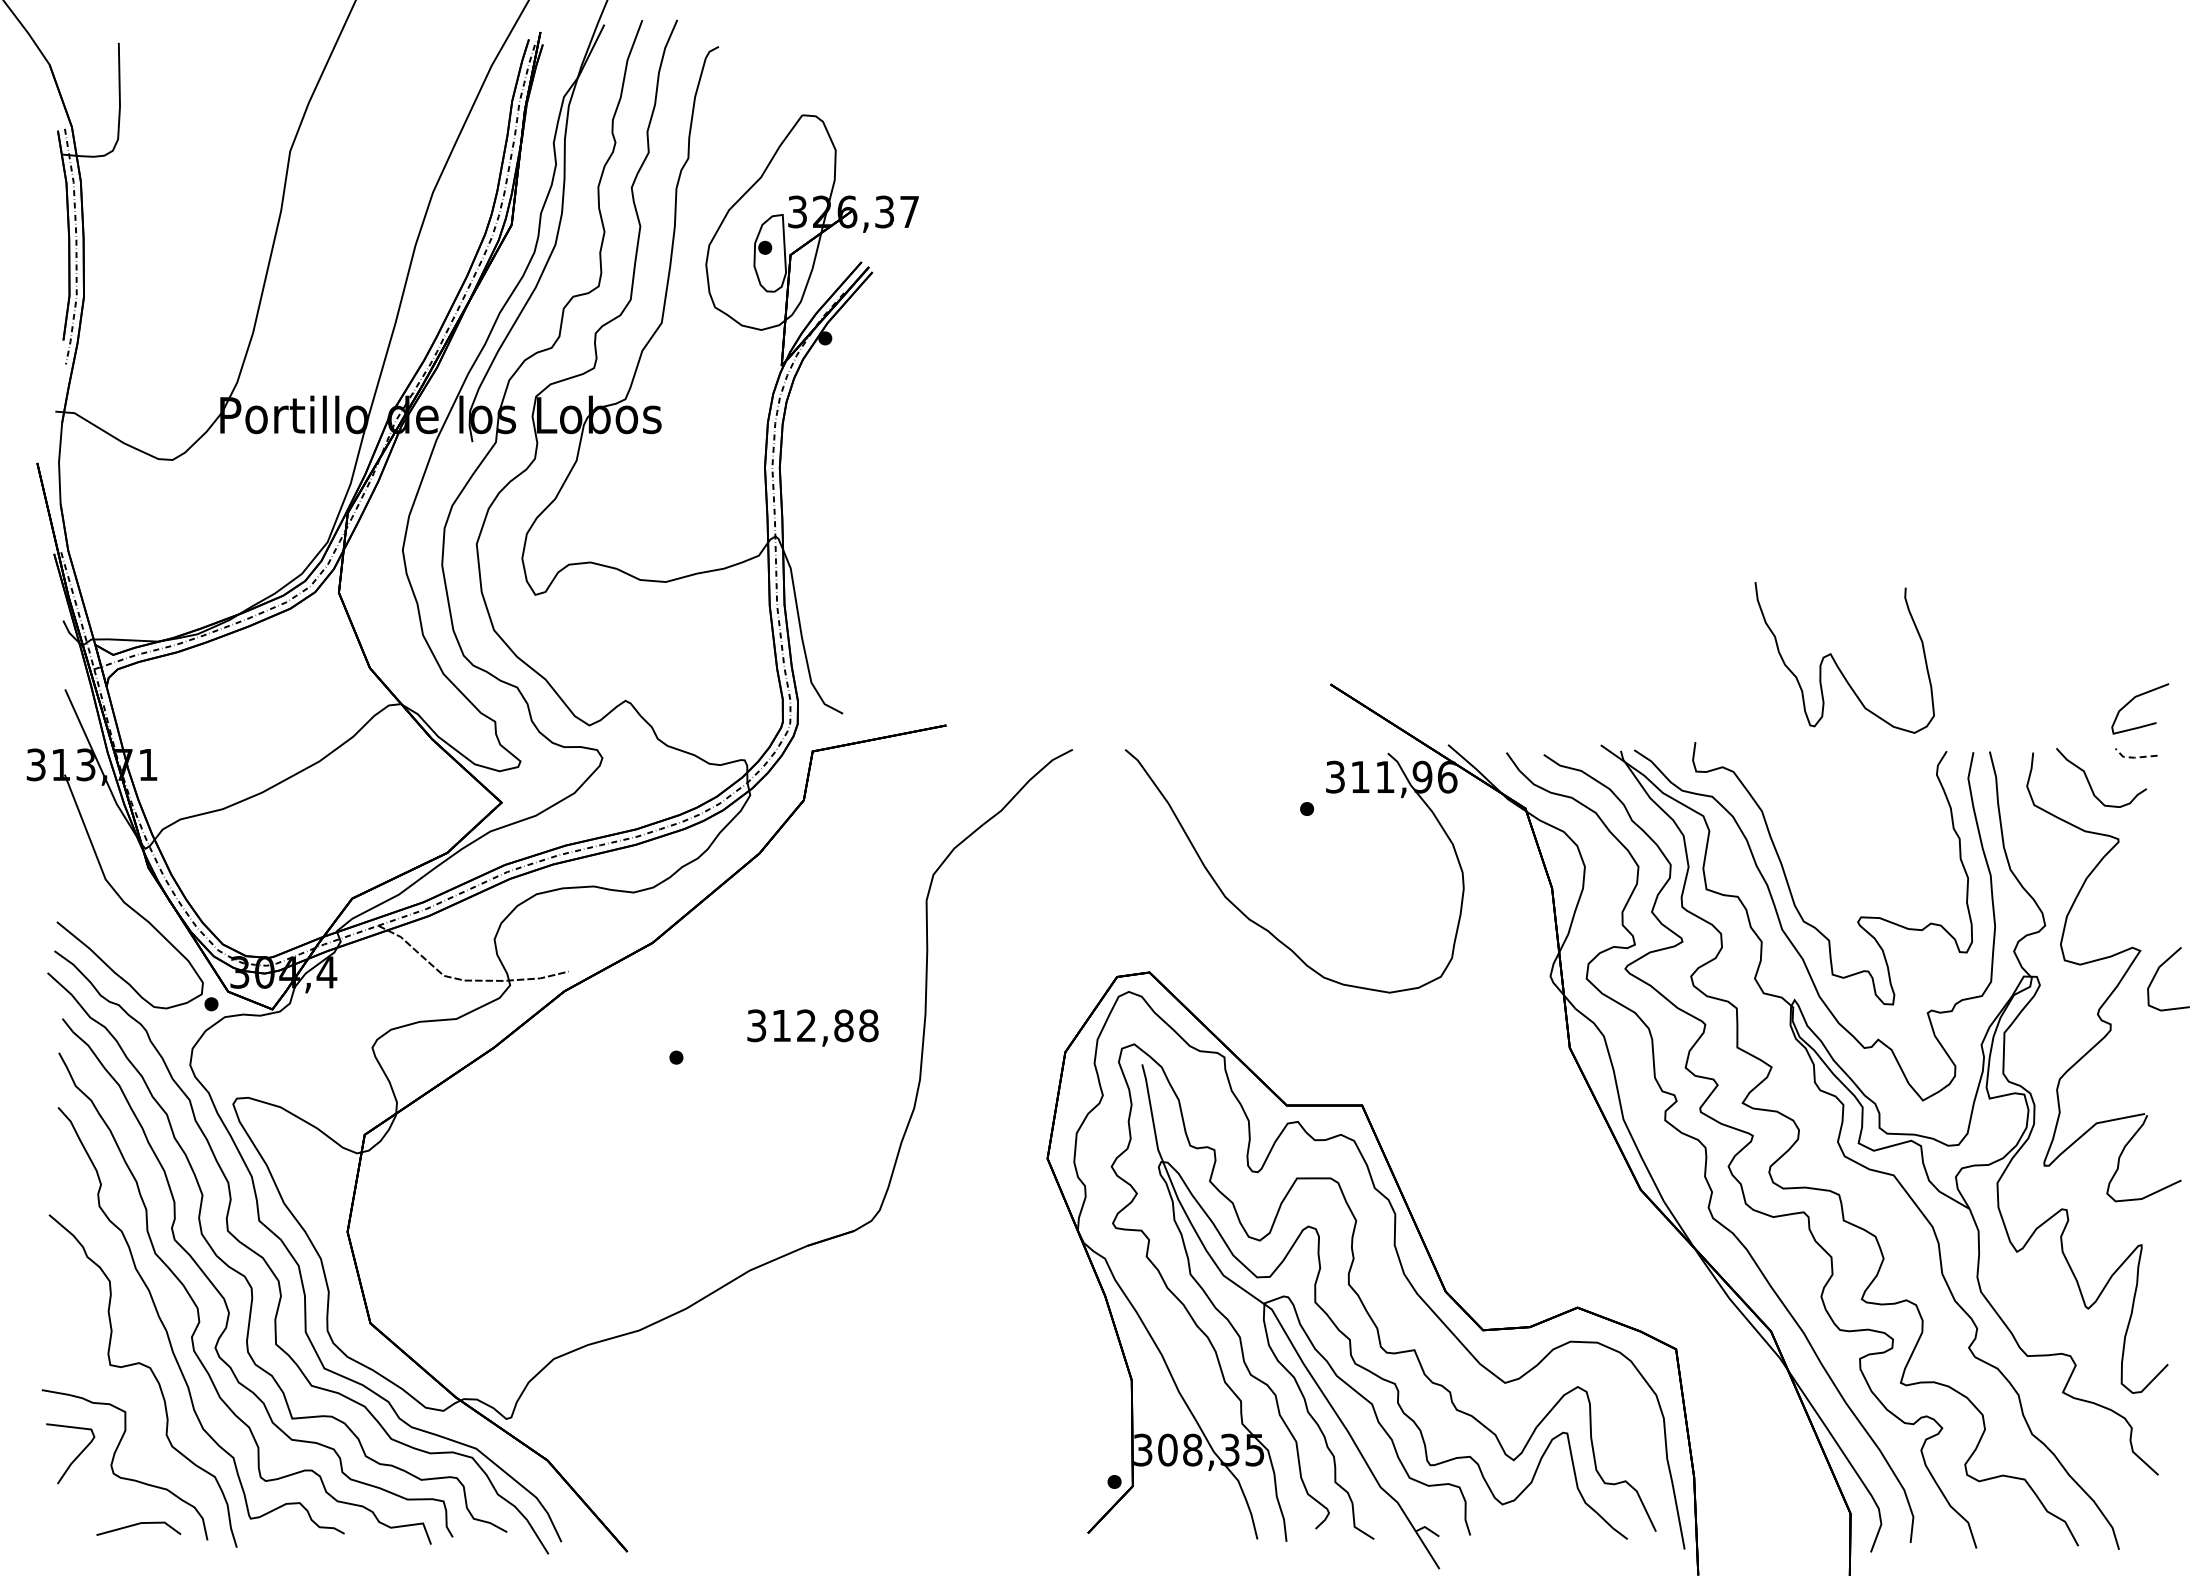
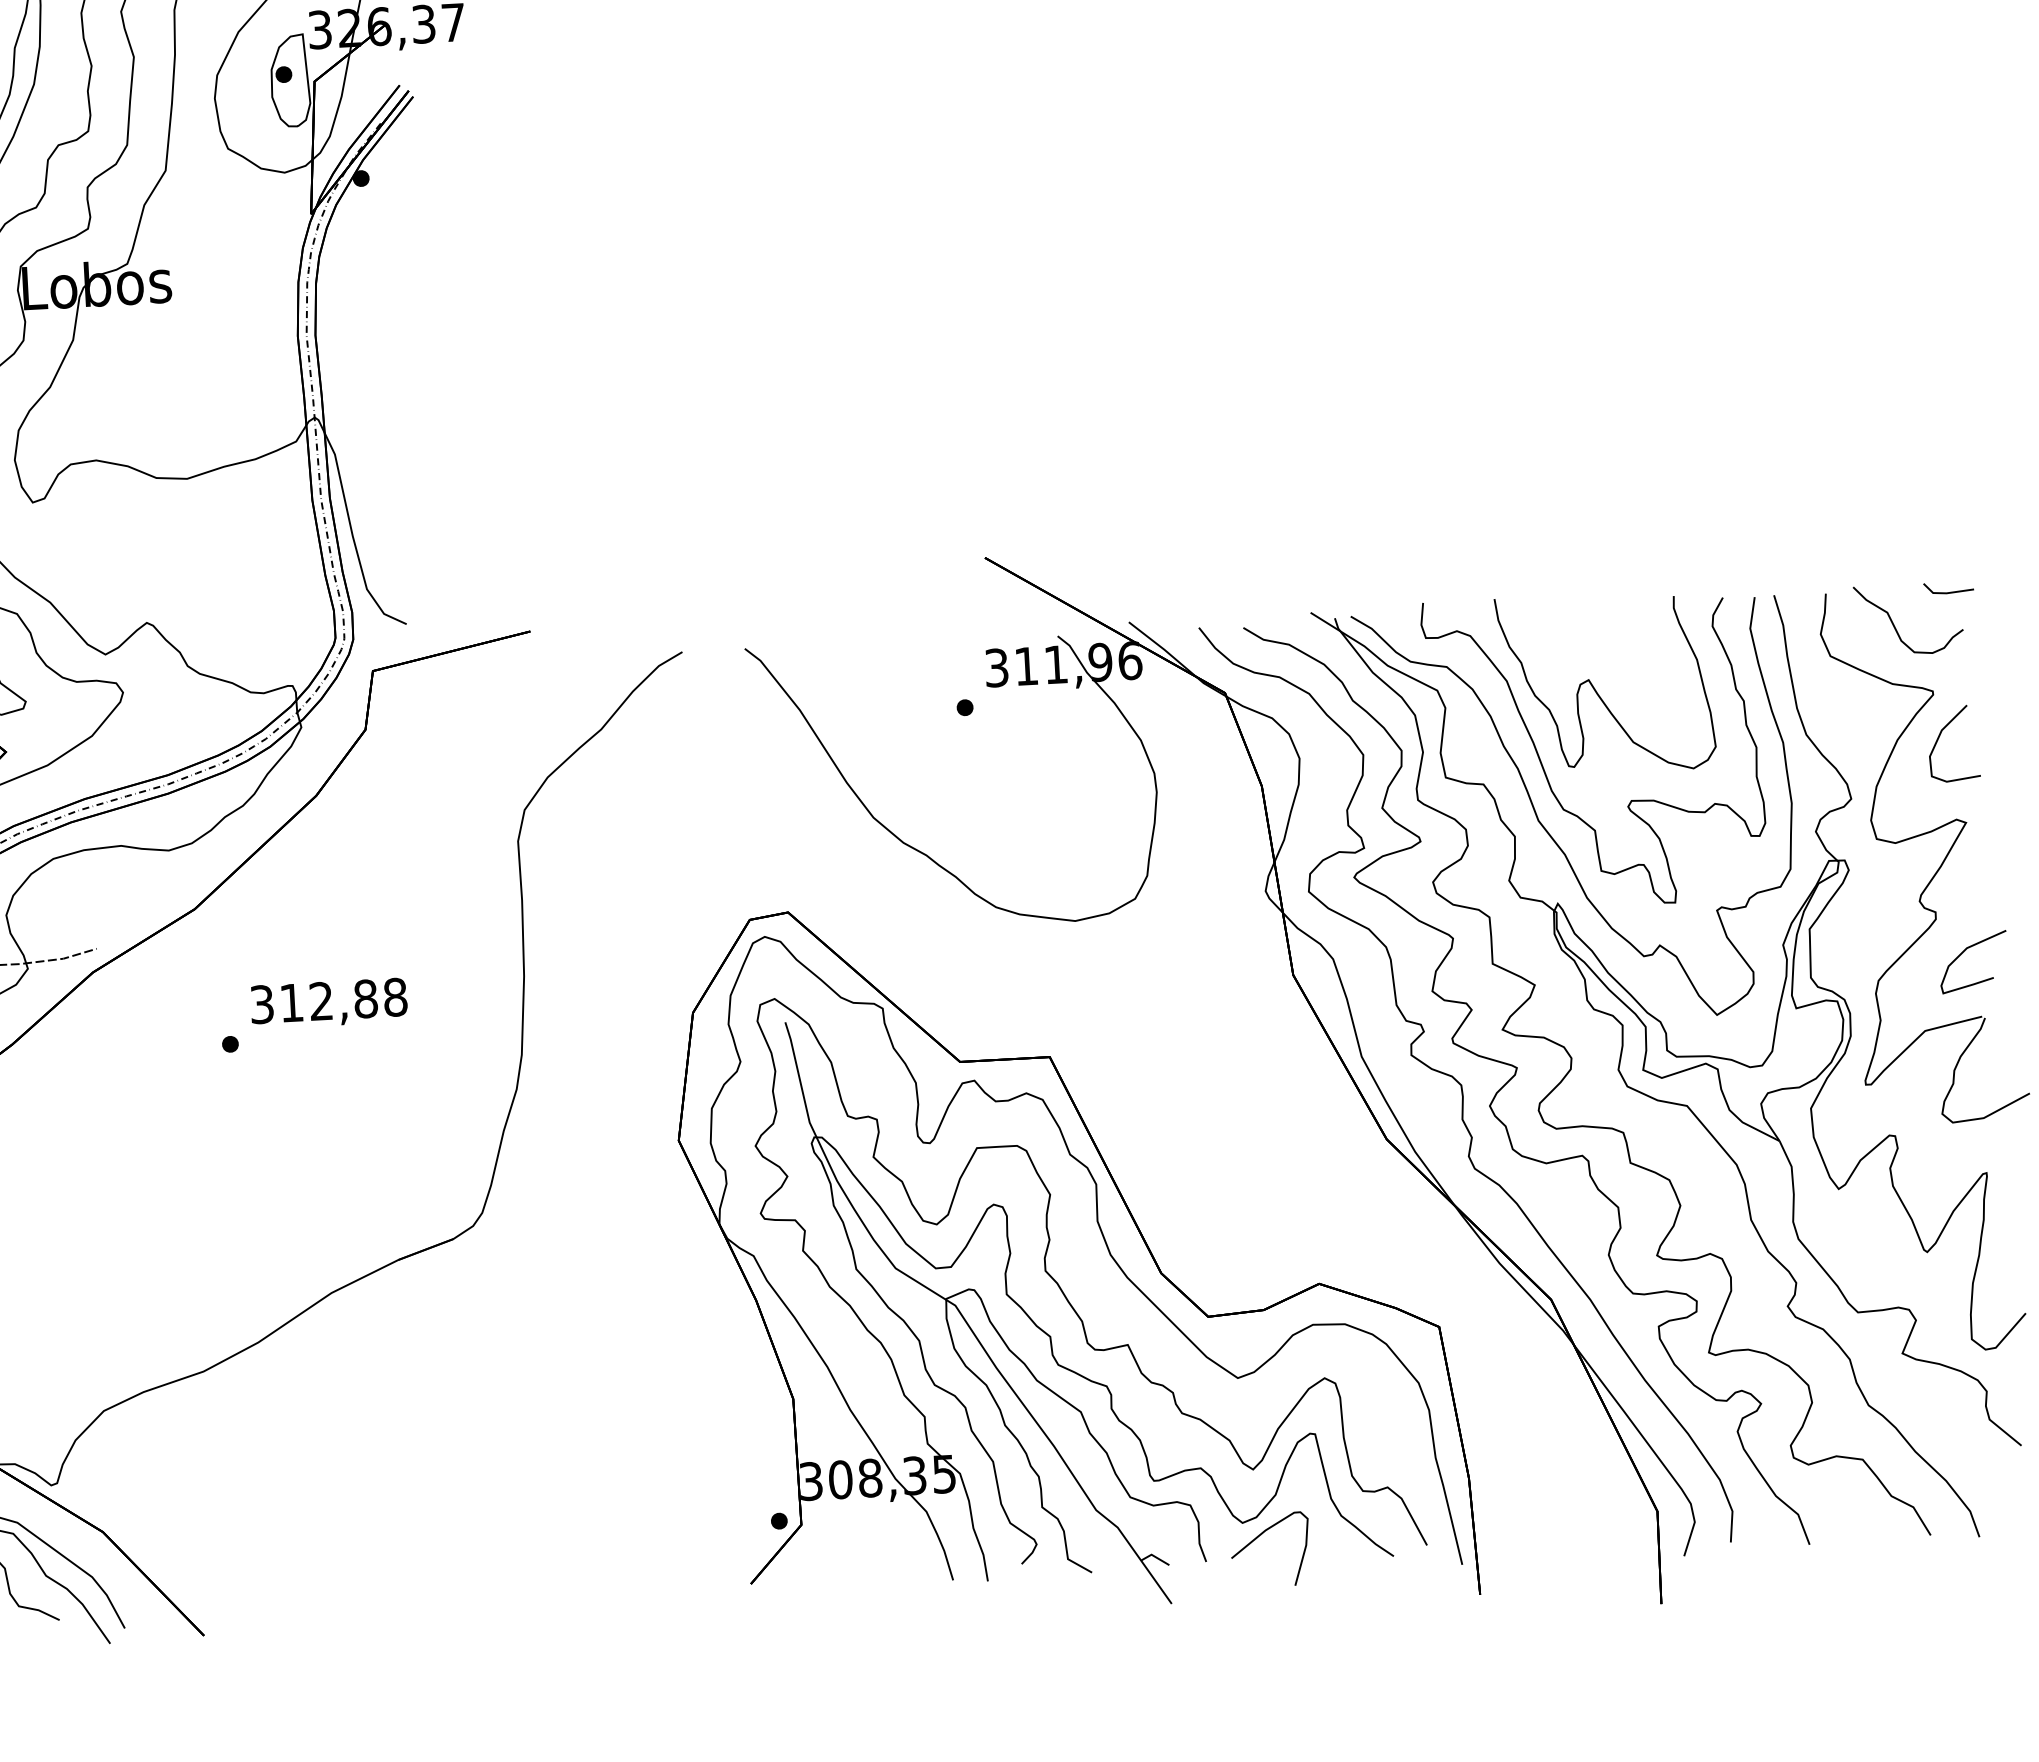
curve: (1836, 662) -> (1596, 689), moved
curve: (2135, 698) -> (1967, 950), moved
line: (2134, 757) -> (1946, 593), dashed -> solid
curve: (2158, 971) -> (1941, 735), moved
text: (812, 1027) -> (328, 1003), moved
curve: (1514, 1518) -> (1257, 1538), added

